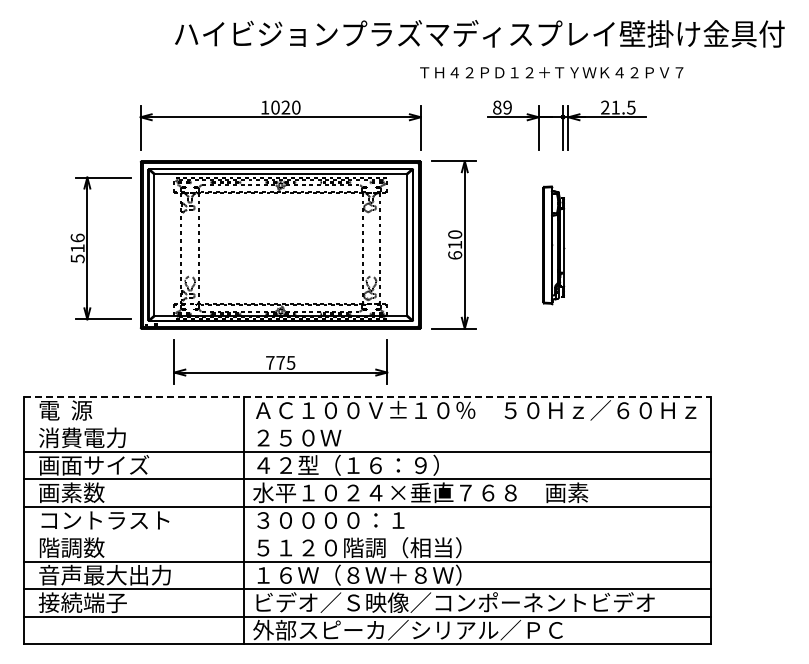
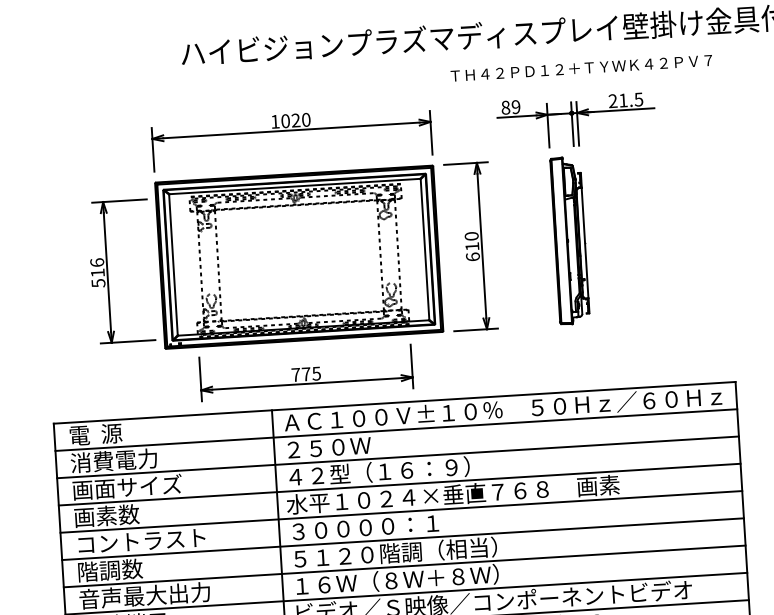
text: (551, 72) -> (581, 68), moved
part: (553, 245) -> (570, 241), size x1.43
line: (368, 396) -> (395, 402), dashed -> solid
line: (367, 424) -> (396, 430), added
line: (367, 534) -> (402, 539), added

